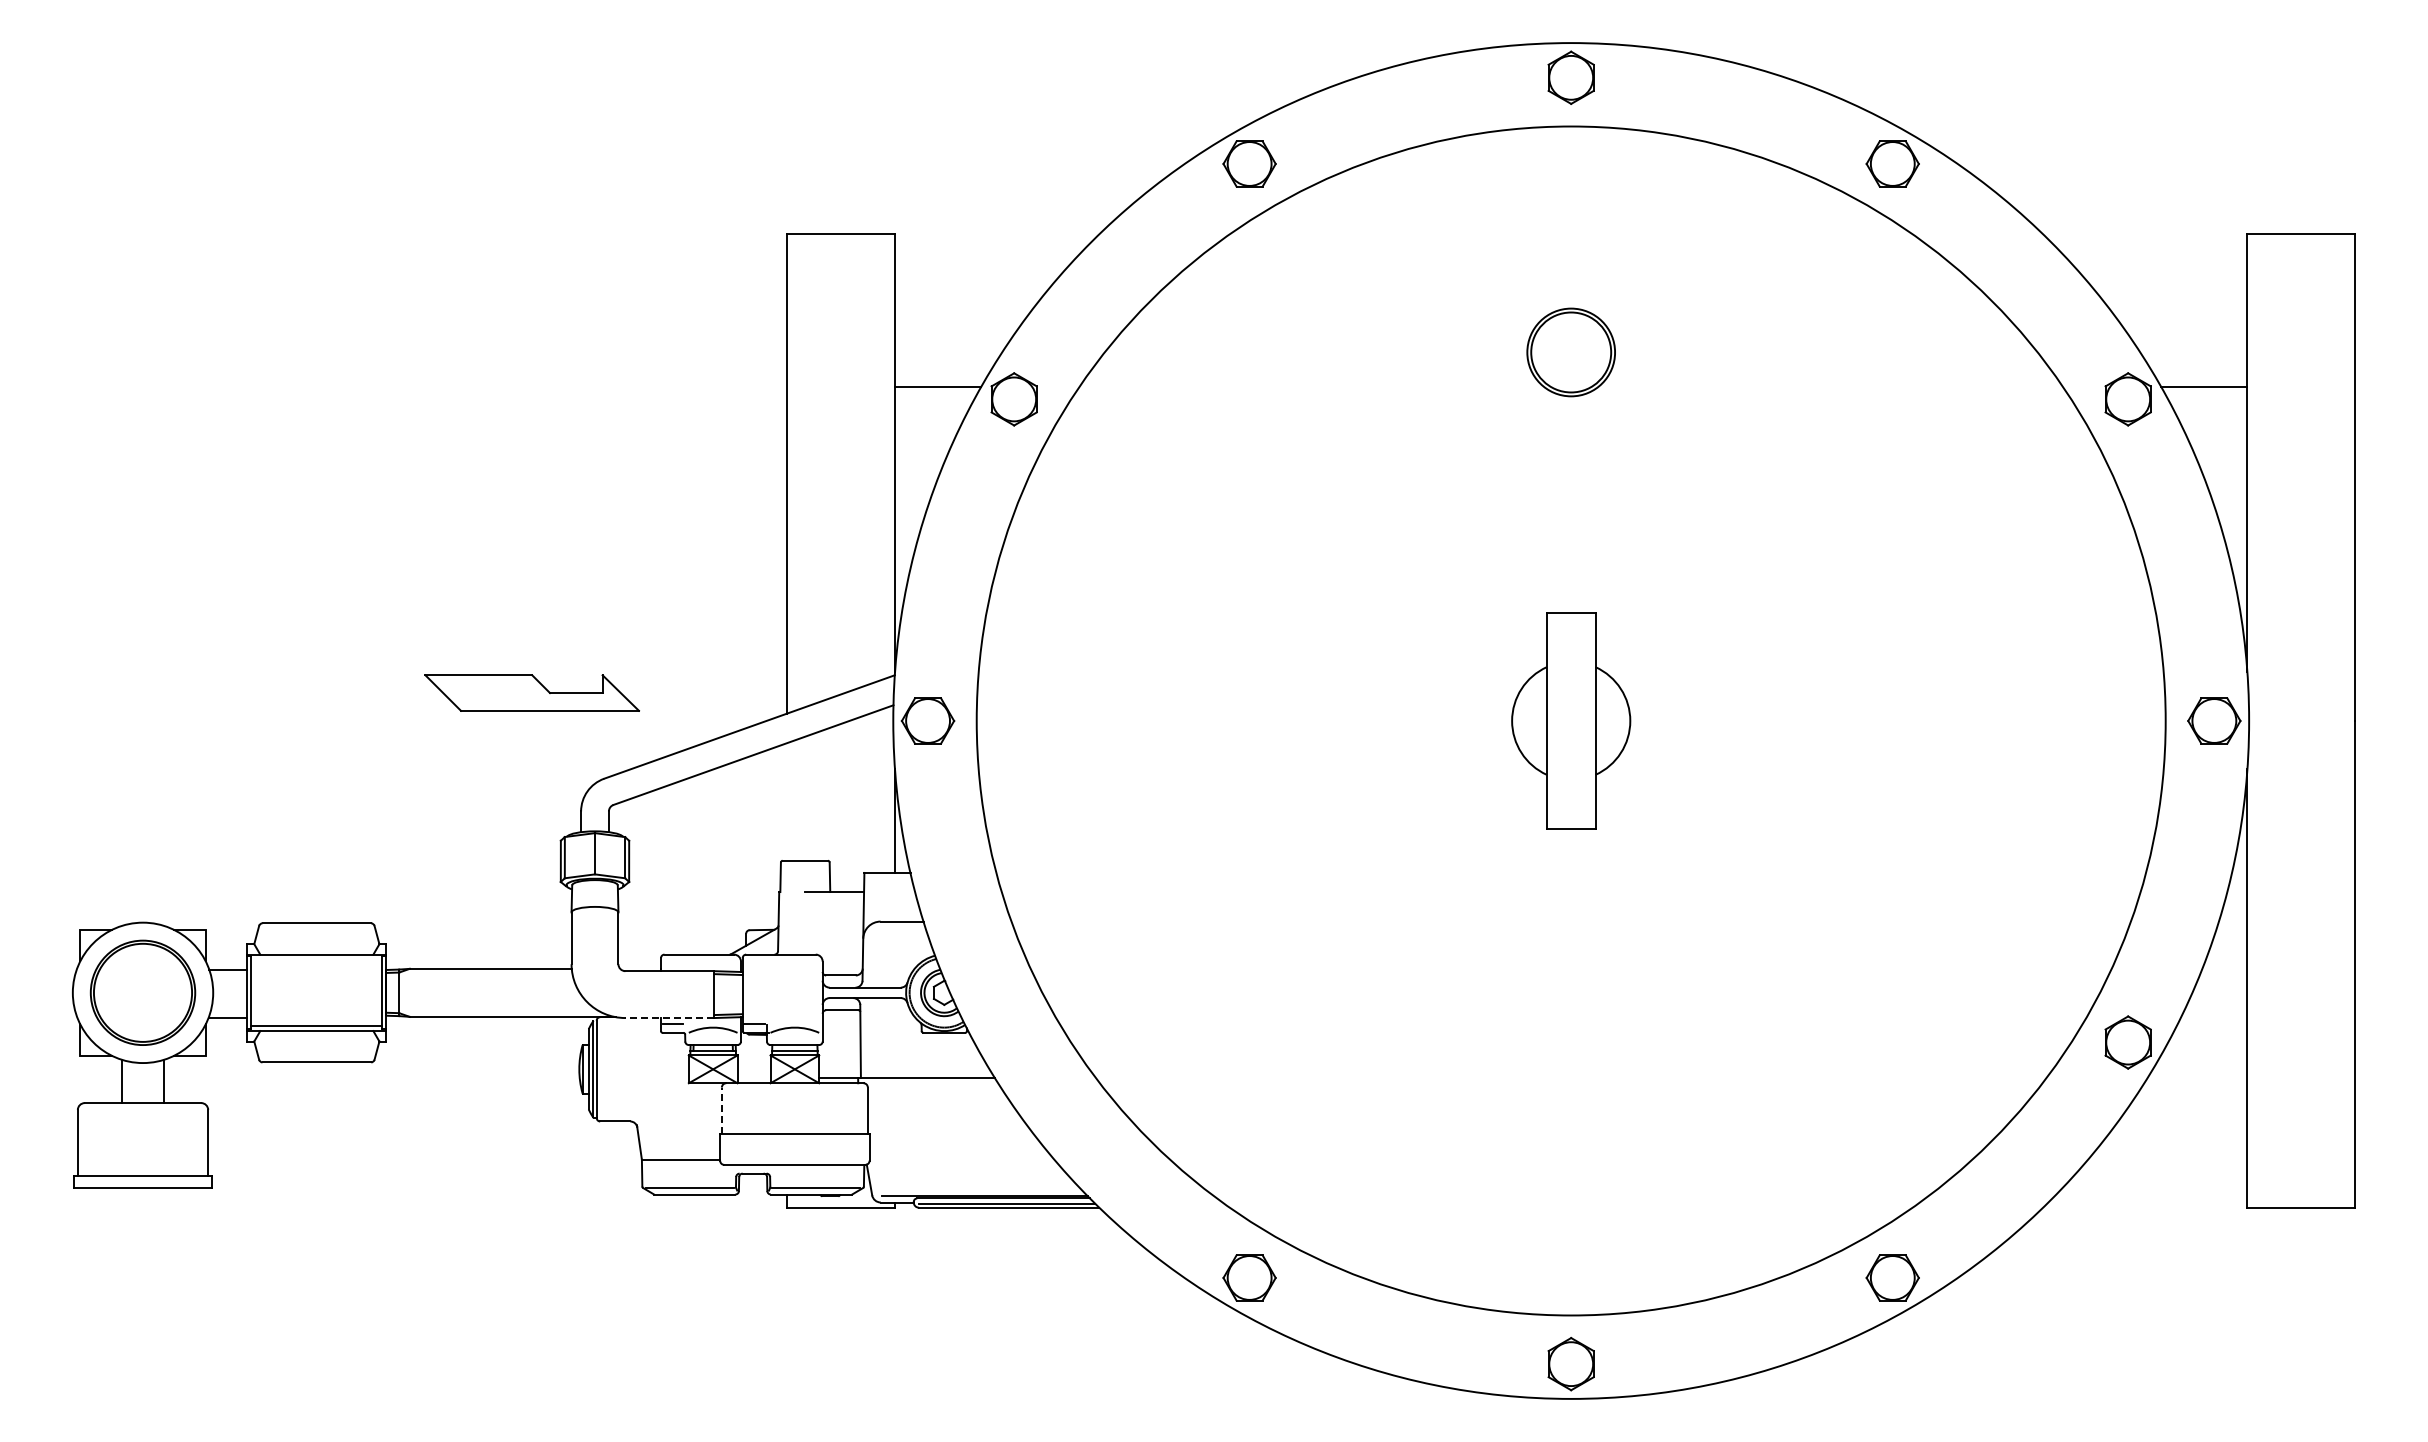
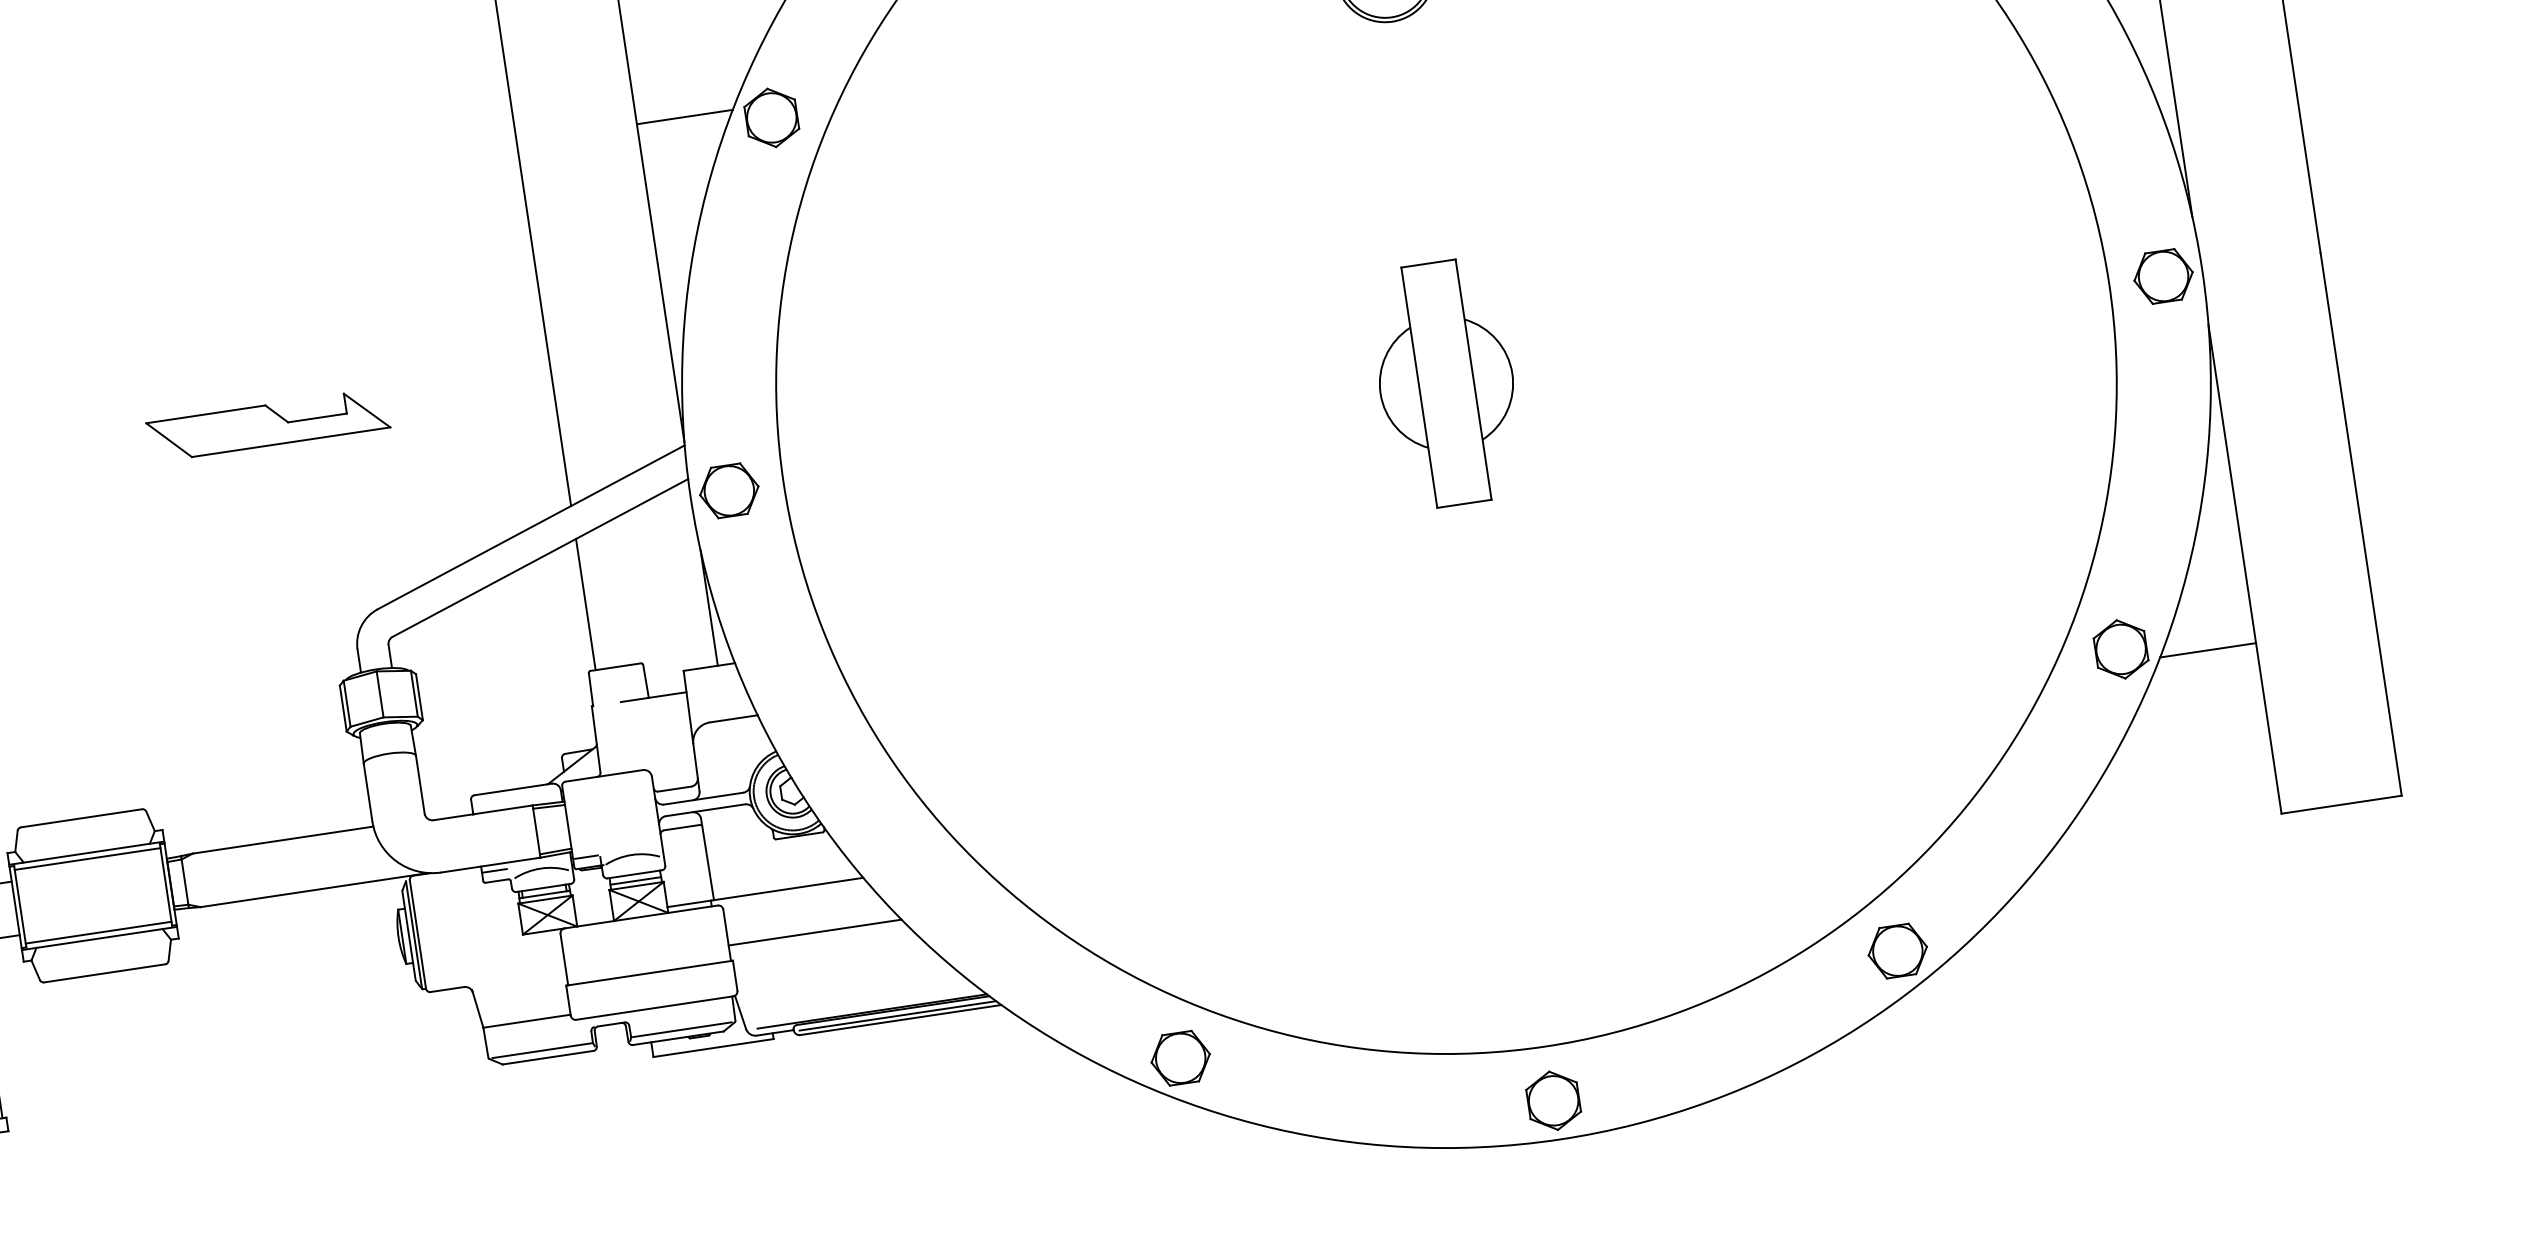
part: (531, 692) -> (267, 424), moved
line: (787, 801) -> (586, 604), added
line: (316, 959) -> (87, 858), added
line: (669, 1018) -> (490, 865), dashed -> solid
line: (2204, 1054) -> (2208, 650), added
line: (721, 1110) -> (563, 959), dashed -> solid
line: (944, 1119) -> (814, 932), added

